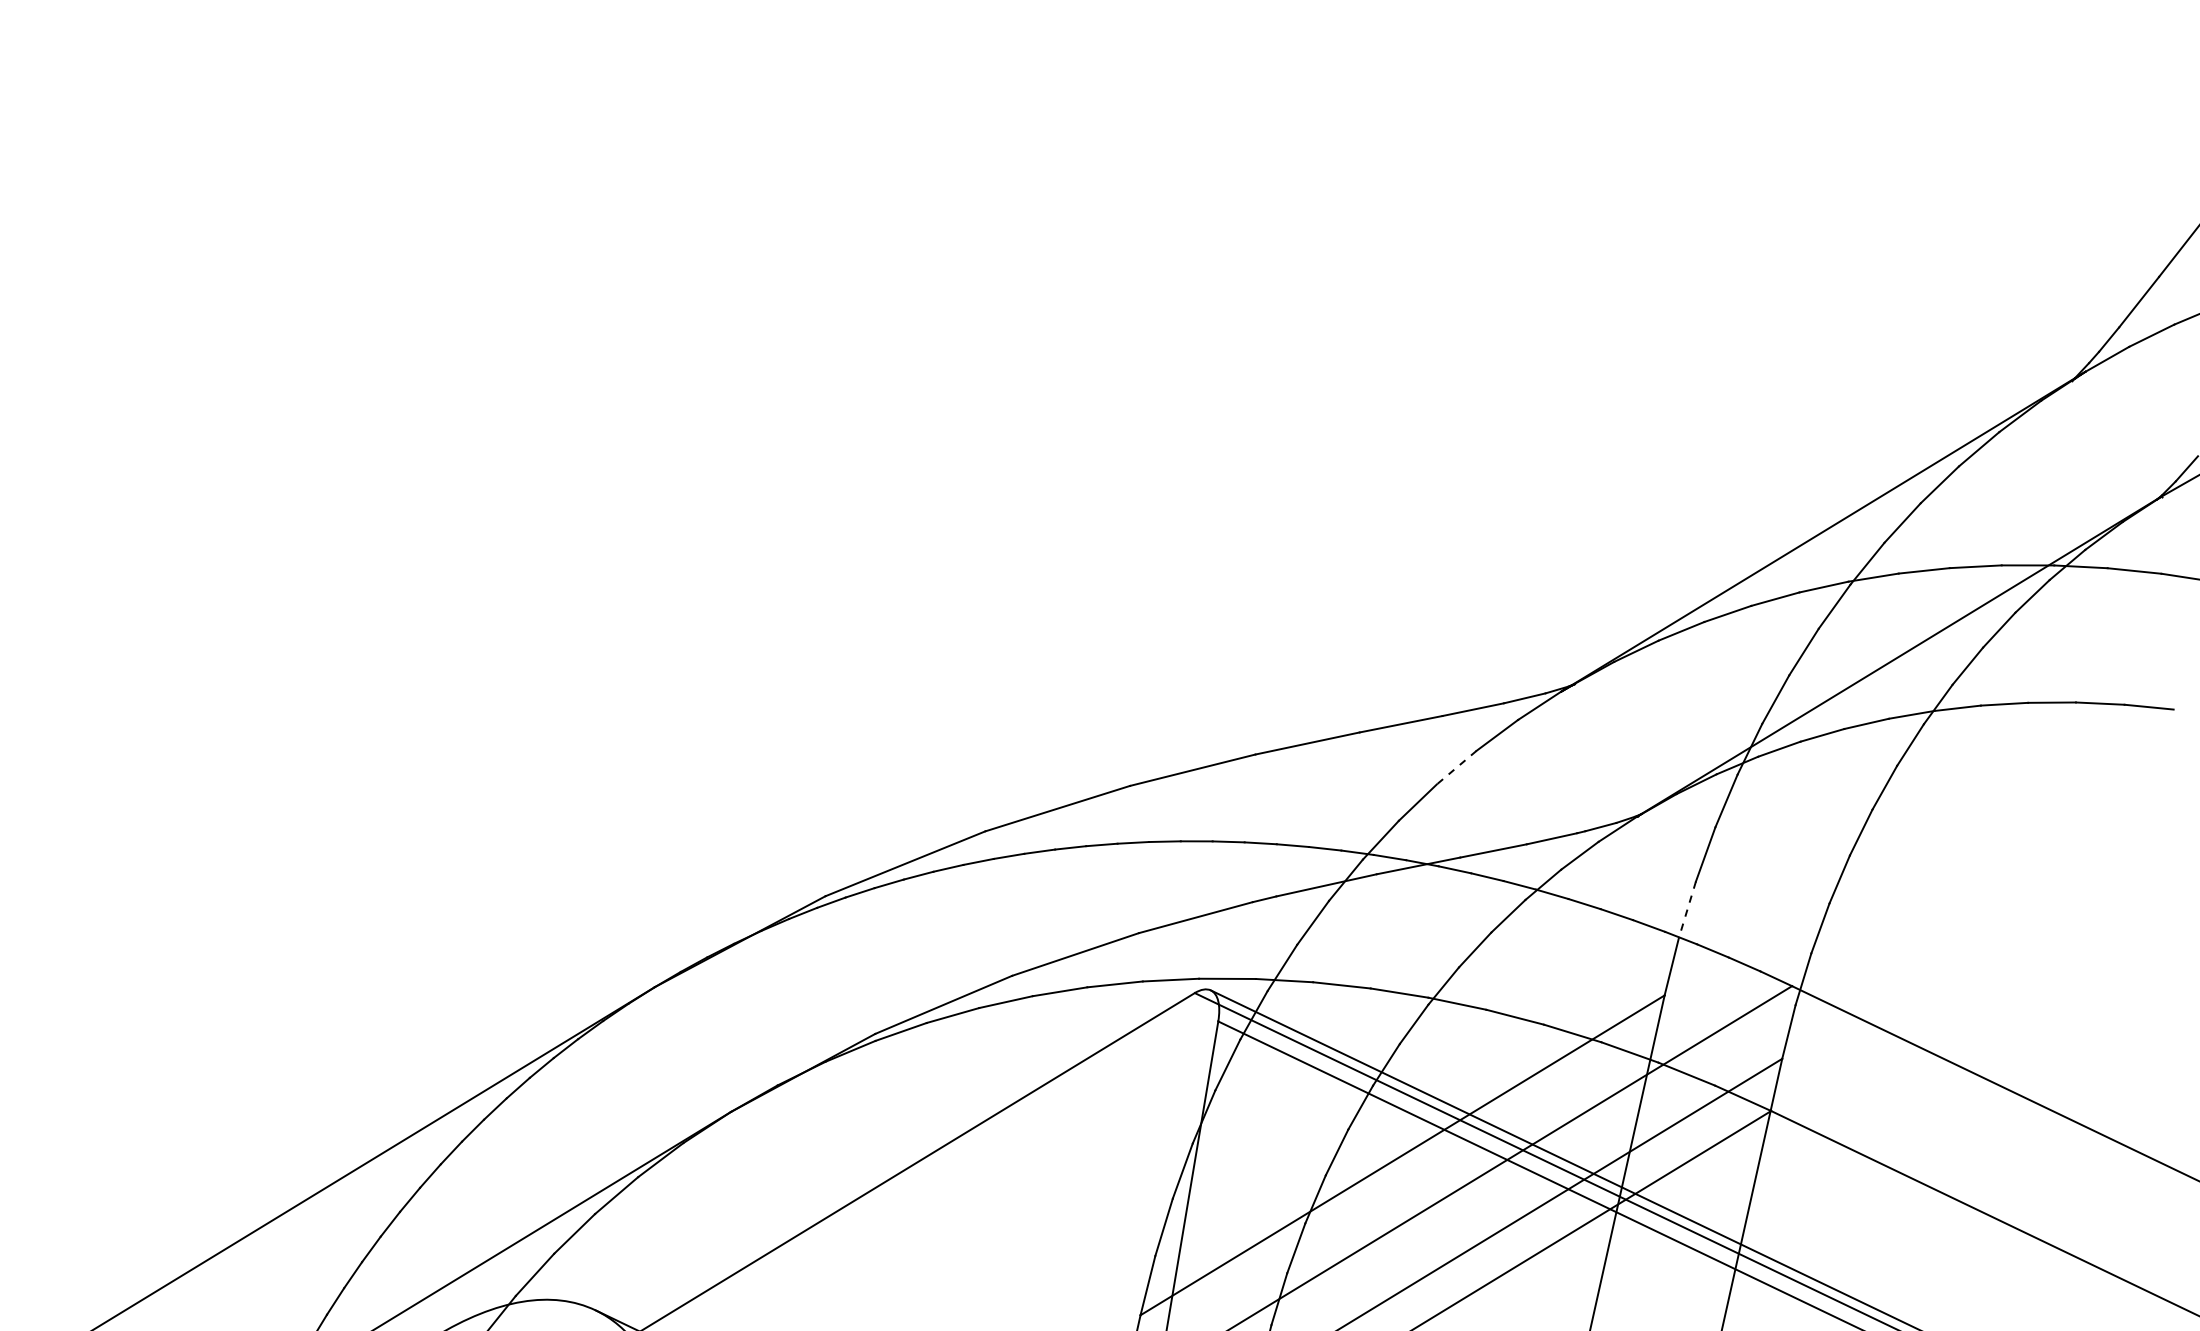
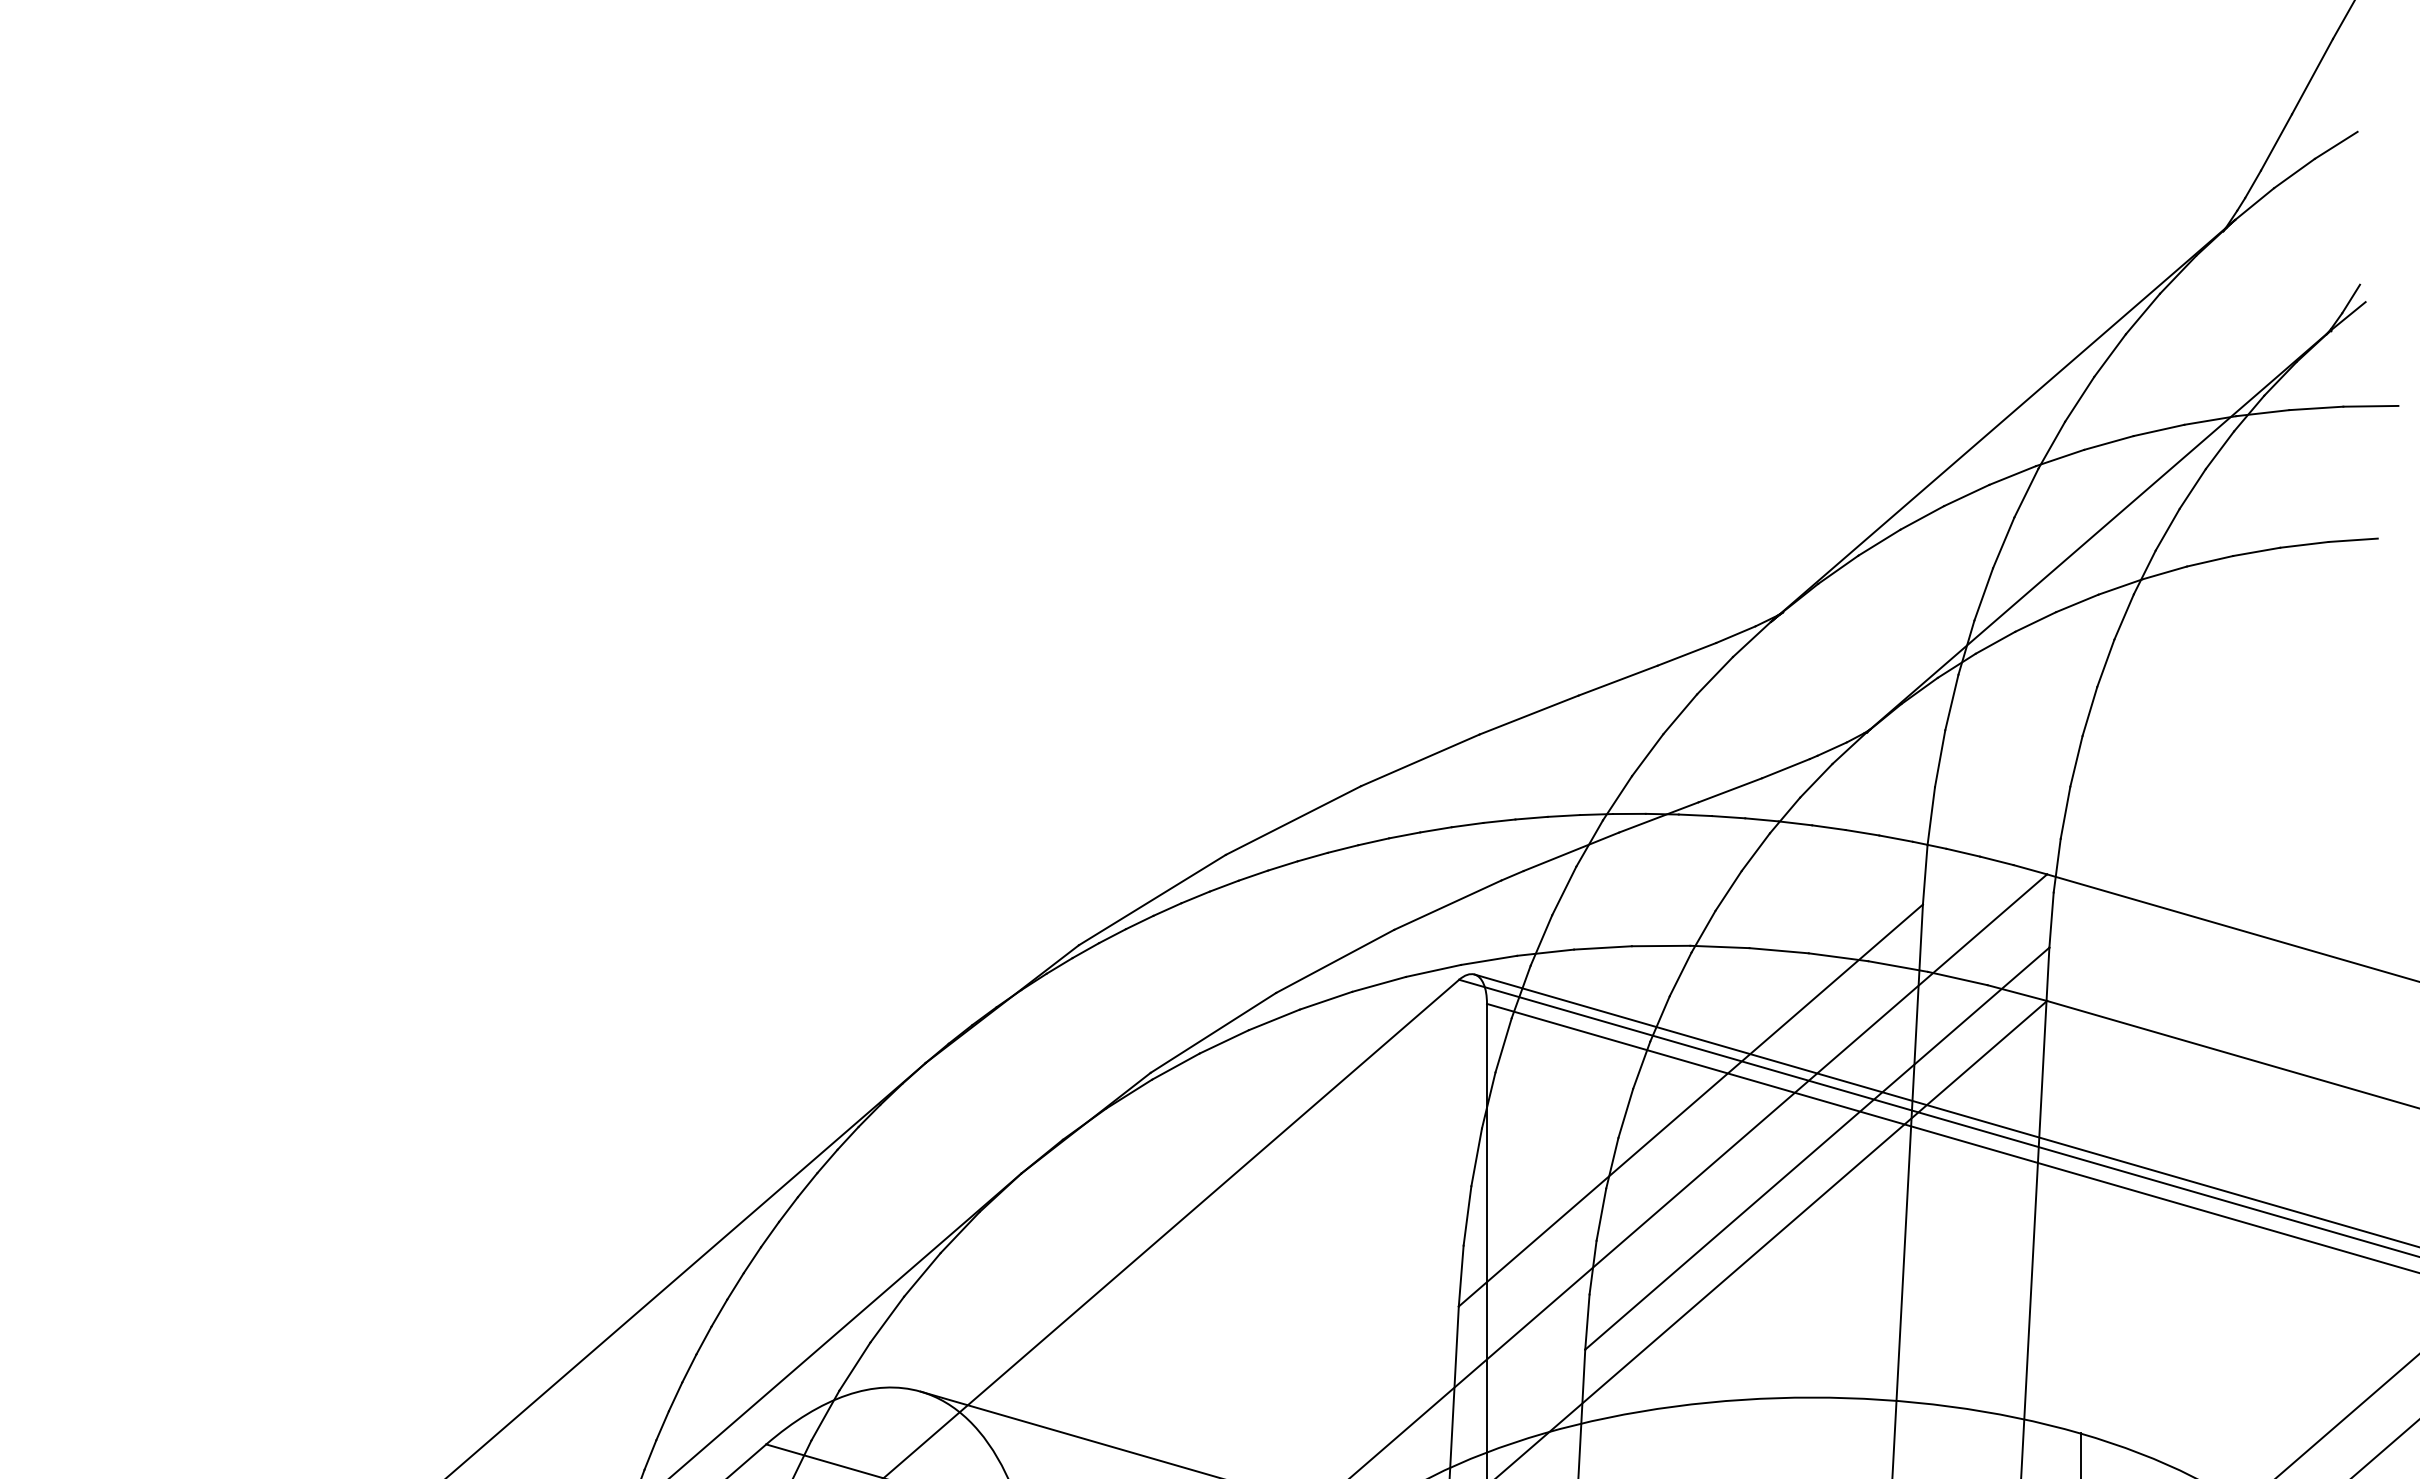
line: (1455, 767) -> (1679, 714), dashed -> solid
line: (1687, 909) -> (1931, 816), dashed -> solid

